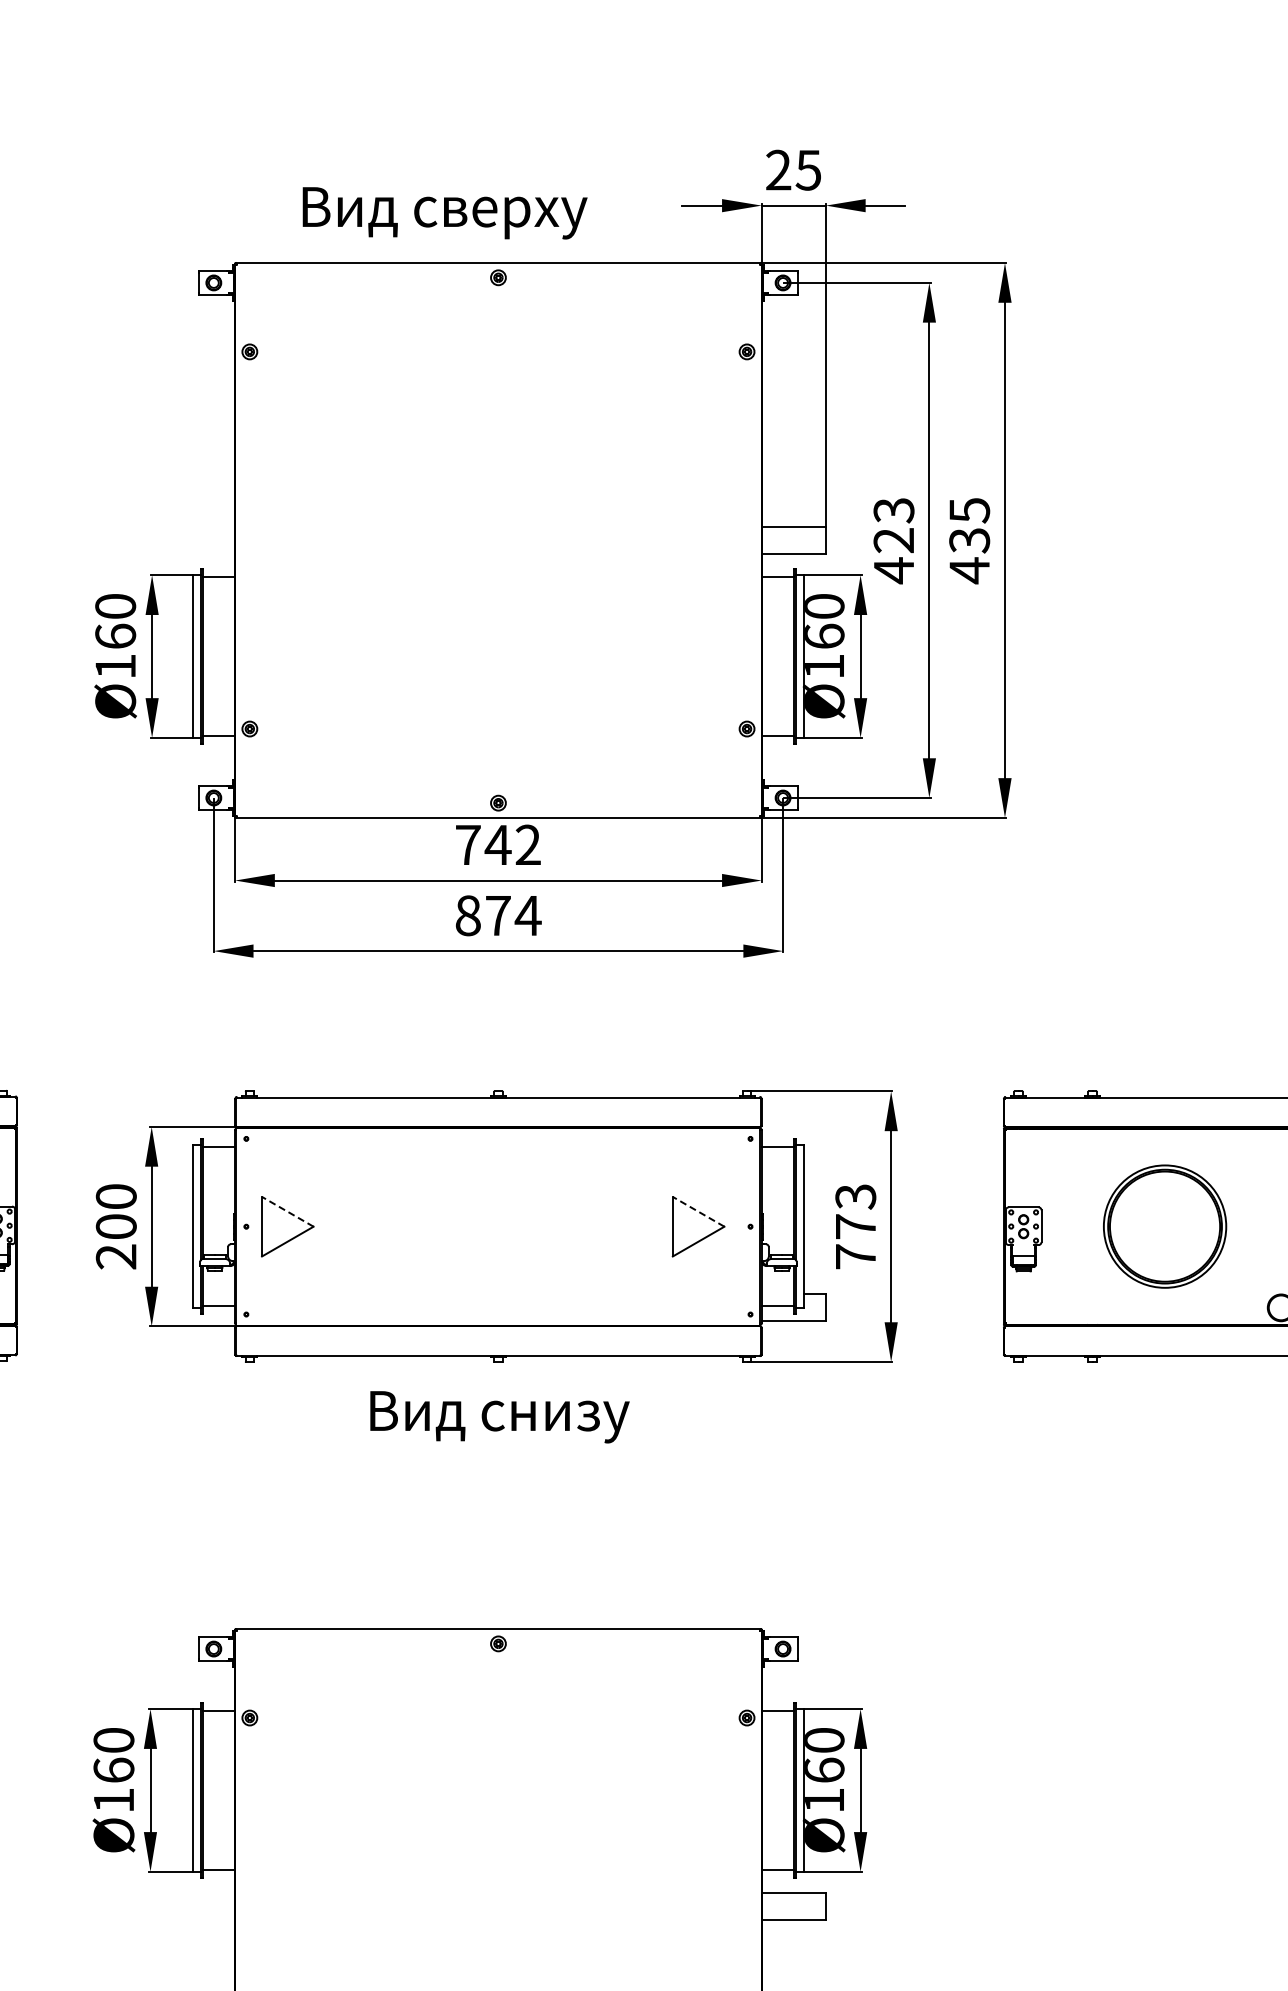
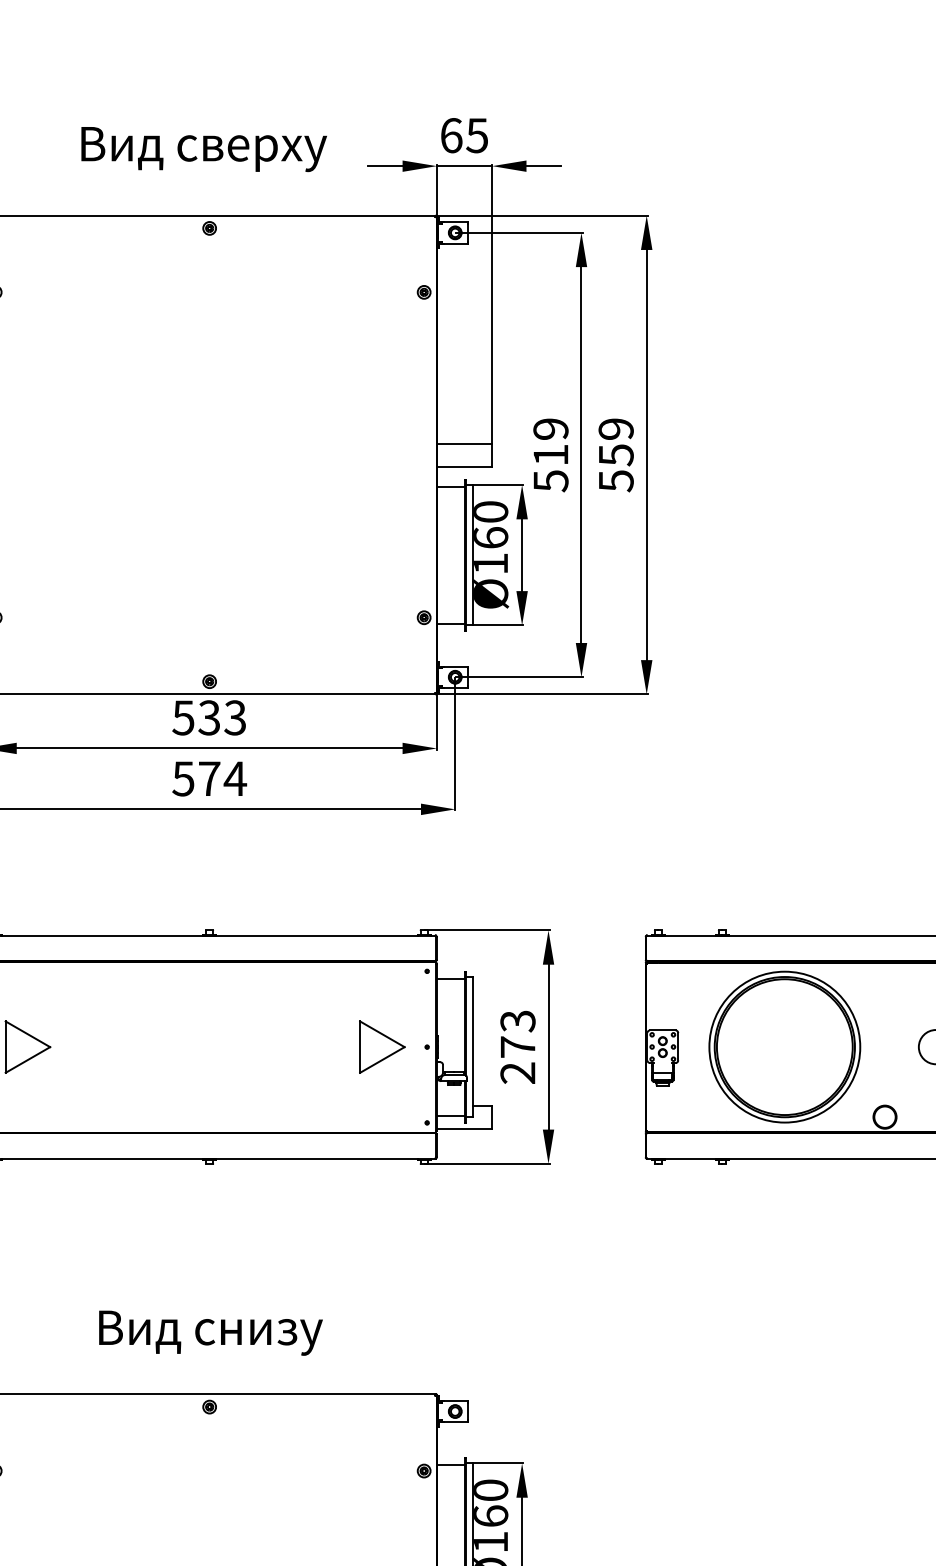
text: (778, 169) -> (451, 134), 25 -> 65
text: (444, 213) -> (203, 149), moved
text: (893, 541) -> (550, 455), 423 -> 519
text: (969, 541) -> (616, 455), 435 -> 559
text: (497, 844) -> (208, 717), 742 -> 533
text: (467, 915) -> (182, 778), 874 -> 574
line: (287, 1211) -> (27, 1034), dashed -> solid
line: (698, 1211) -> (382, 1034), dashed -> solid
part: (1164, 1226) -> (784, 1046), size x1.43
text: (855, 1256) -> (517, 1072), 773 -> 273
text: (499, 1417) -> (210, 1333), moved

